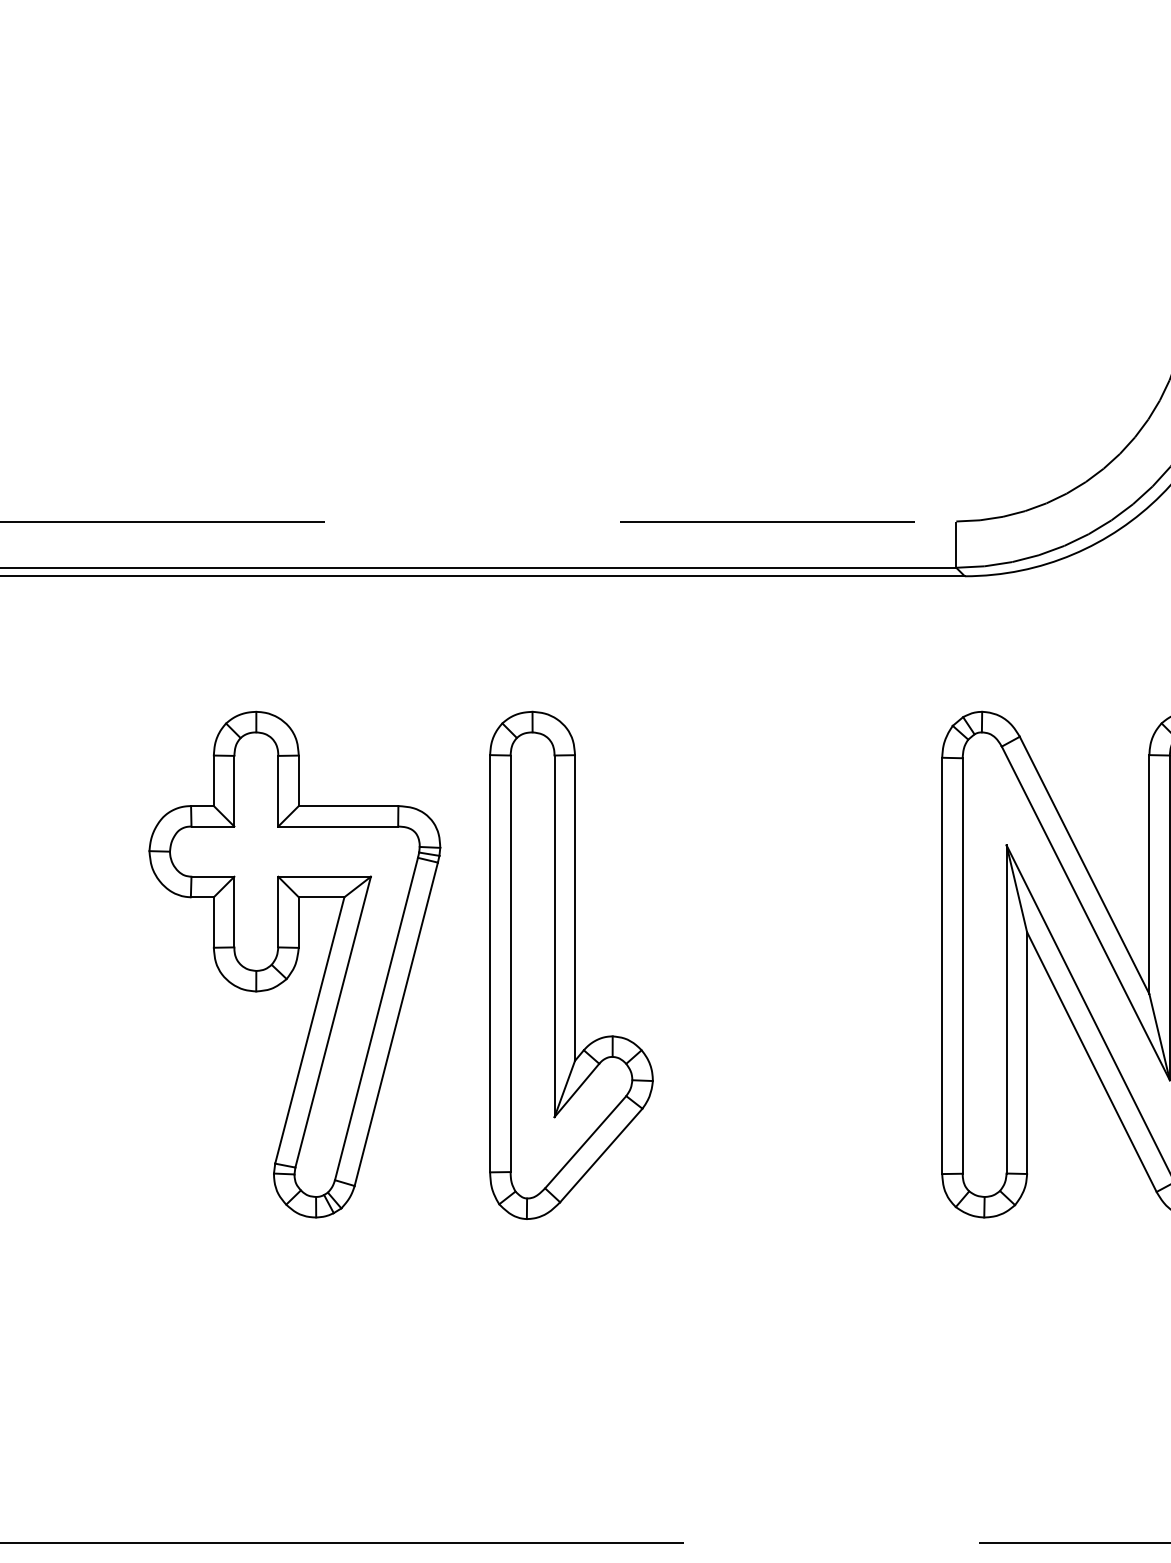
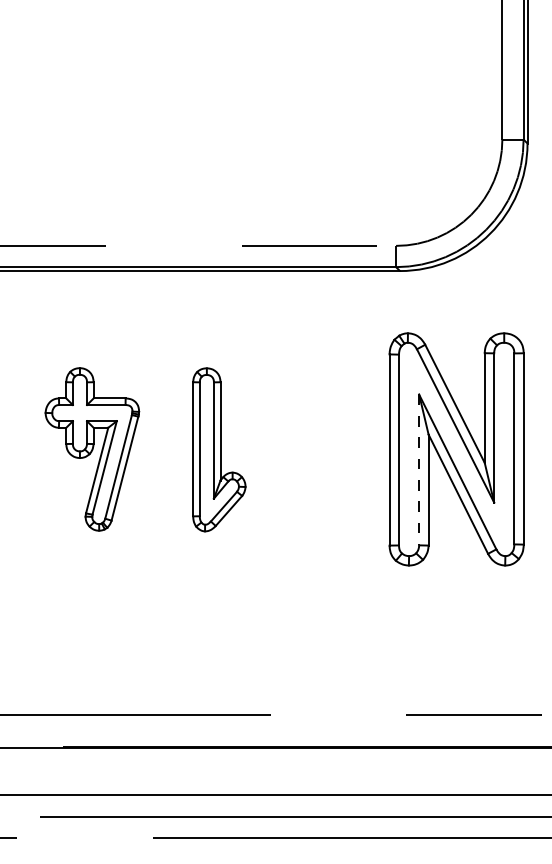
part: (295, 964) -> (92, 449), size x0.7
part: (571, 964) -> (219, 449), size x0.7
line: (1007, 1010) -> (419, 470), solid -> dashed

